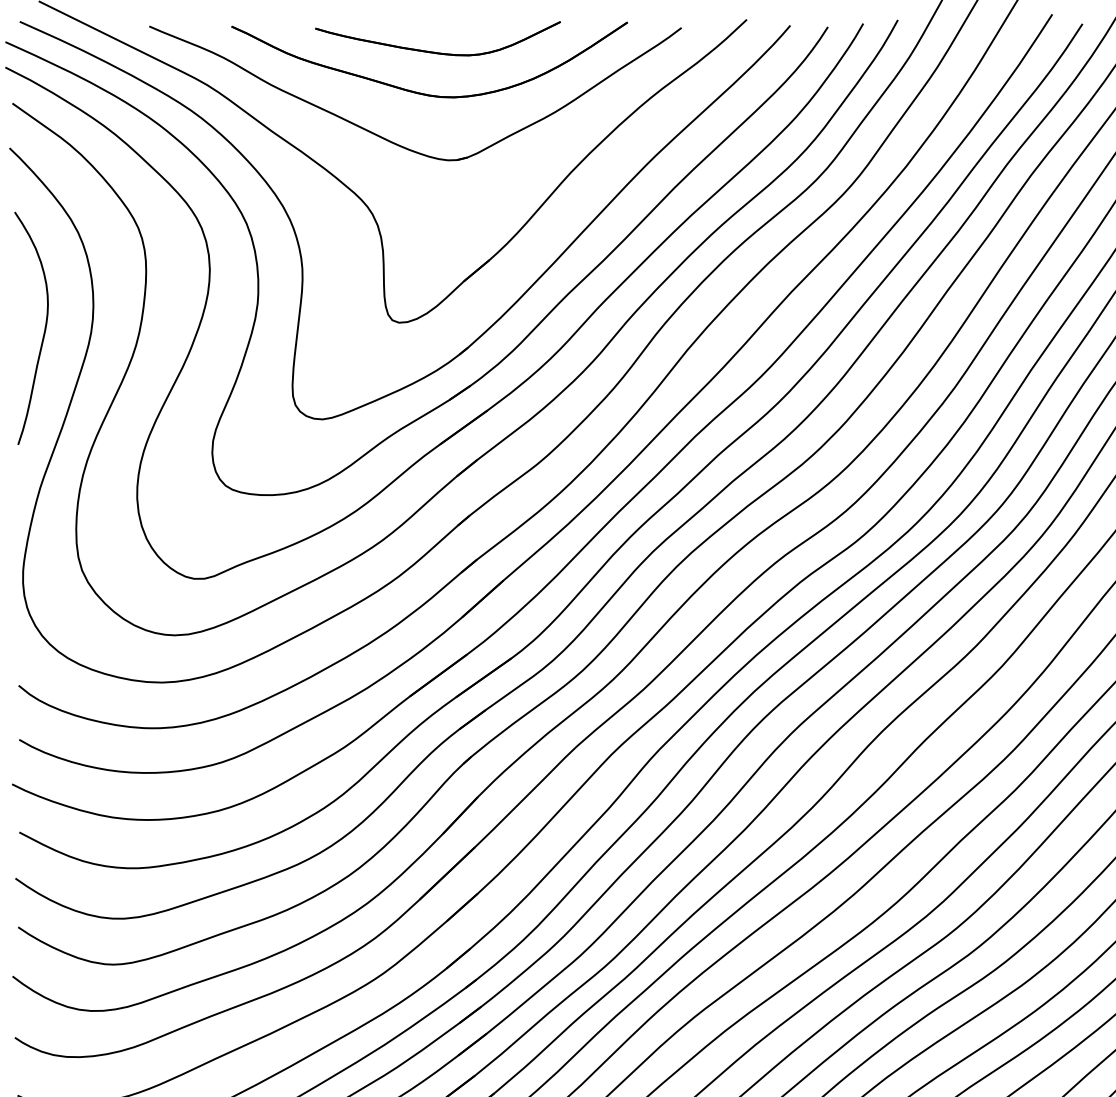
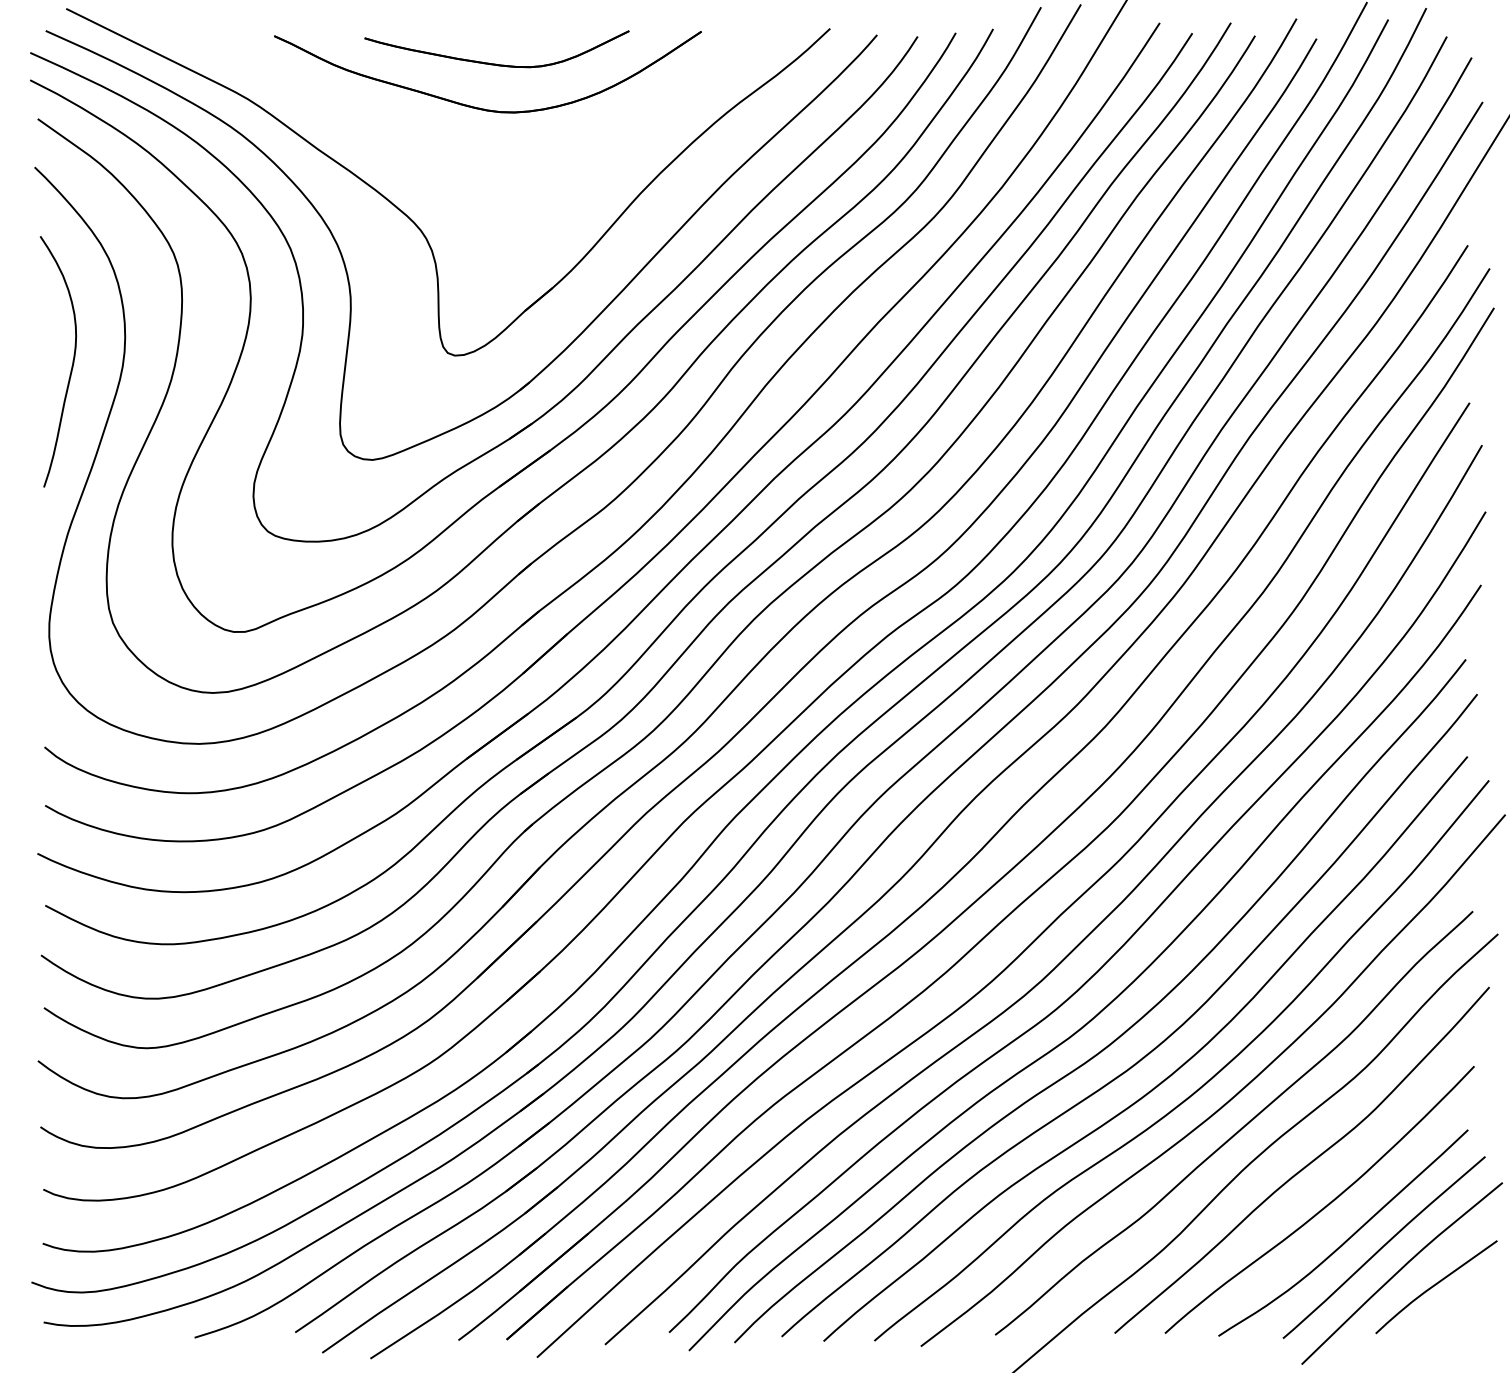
part: (391, 140) -> (446, 159), removed

